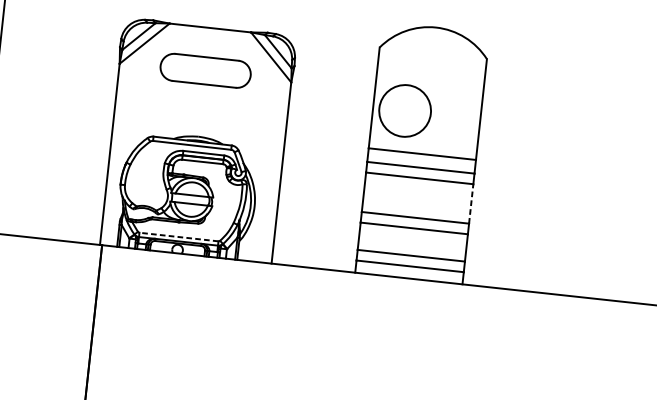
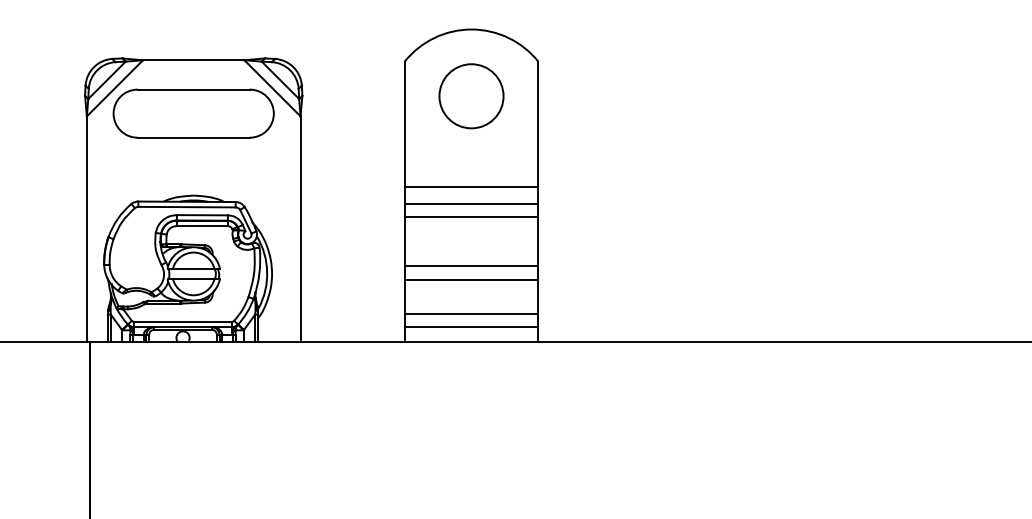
part: (205, 70) -> (193, 113), size x1.43
circle: (405, 111) -> (471, 96), moved
line: (471, 203) -> (538, 241), dashed -> solid
line: (178, 236) -> (182, 321), dashed -> solid

